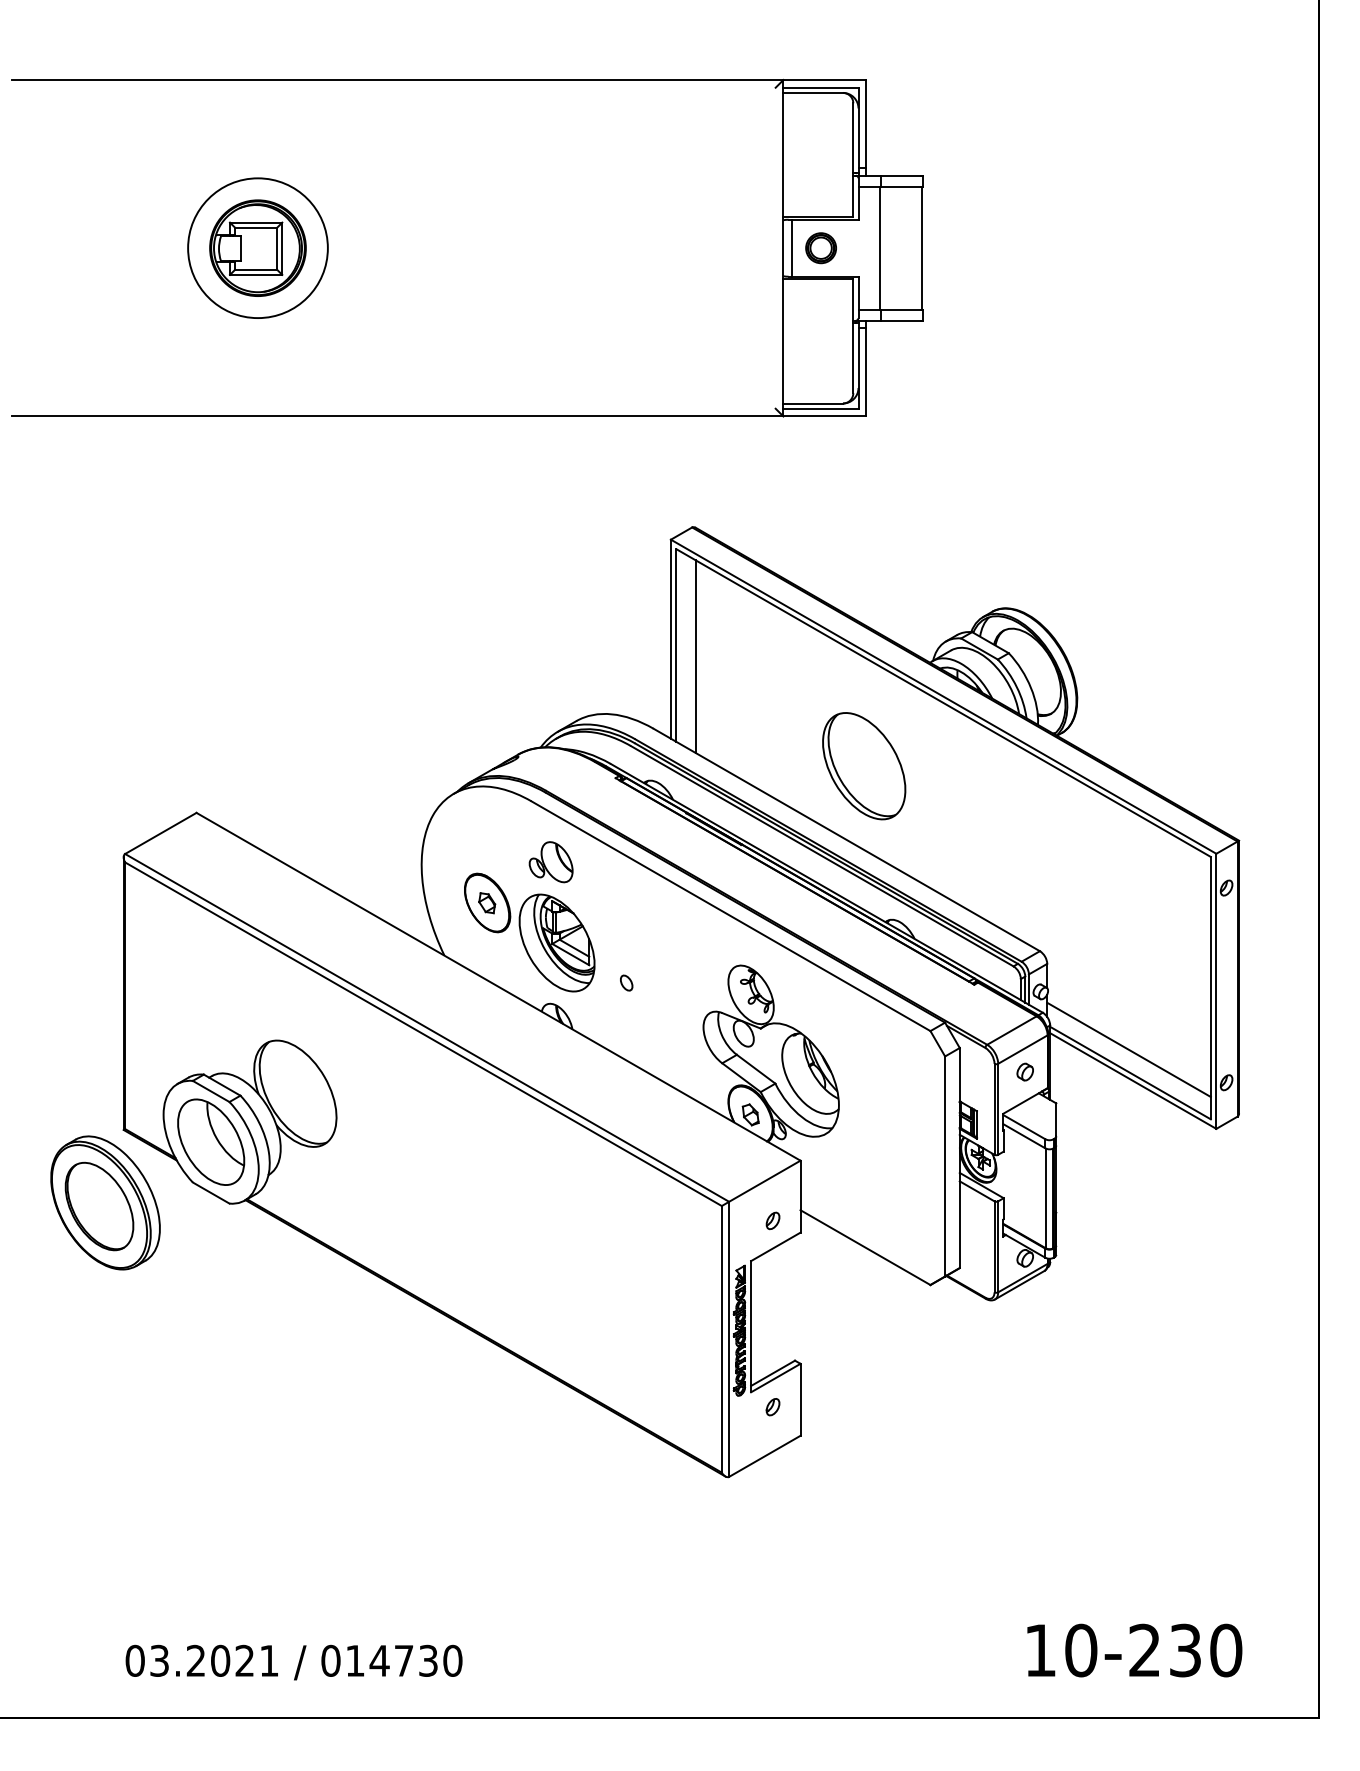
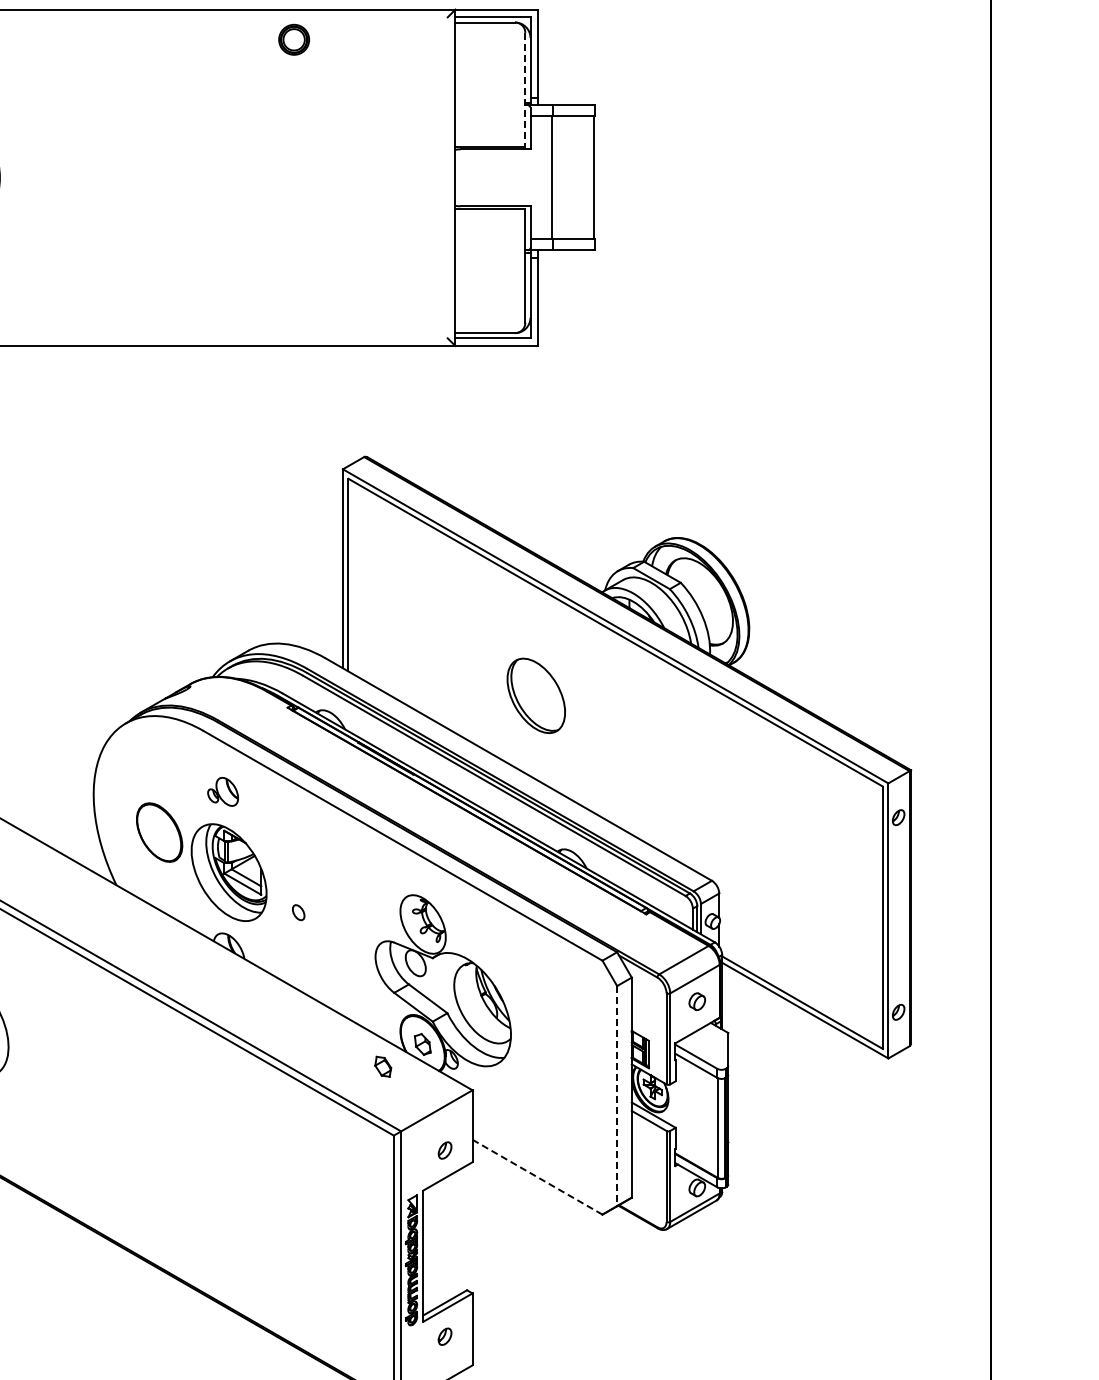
line: (853, 160) -> (525, 90), solid -> dashed
line: (792, 247) -> (464, 177), removed
part: (820, 248) -> (293, 40), moved
line: (695, 656) -> (367, 586), removed
part: (864, 766) -> (536, 696), size x0.7
part: (550, 862) -> (222, 792), size x0.7
part: (487, 903) -> (383, 1067), moved
line: (1128, 1049) -> (800, 979), removed
line: (945, 1167) -> (617, 1097), solid -> dashed
line: (865, 1247) -> (537, 1177), solid -> dashed

